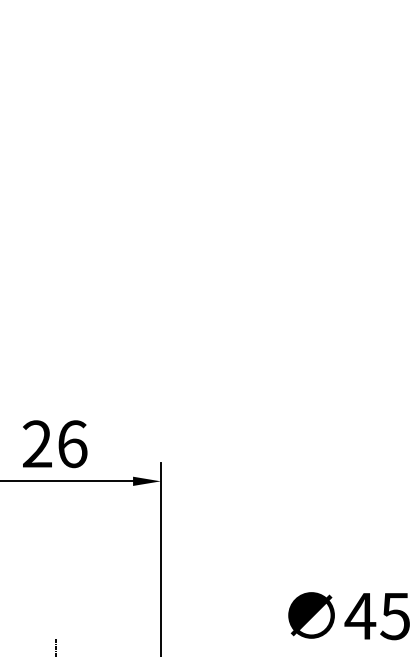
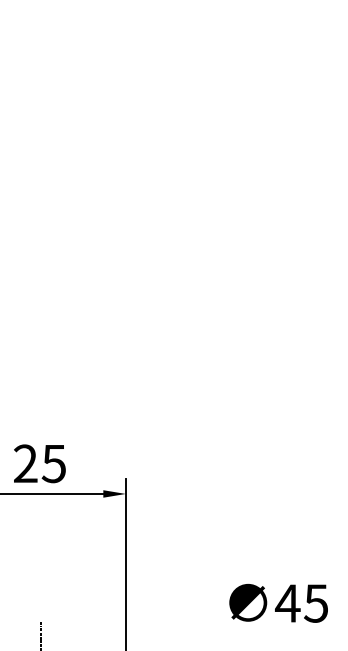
text: (71, 443) -> (53, 463), 26 -> 25

